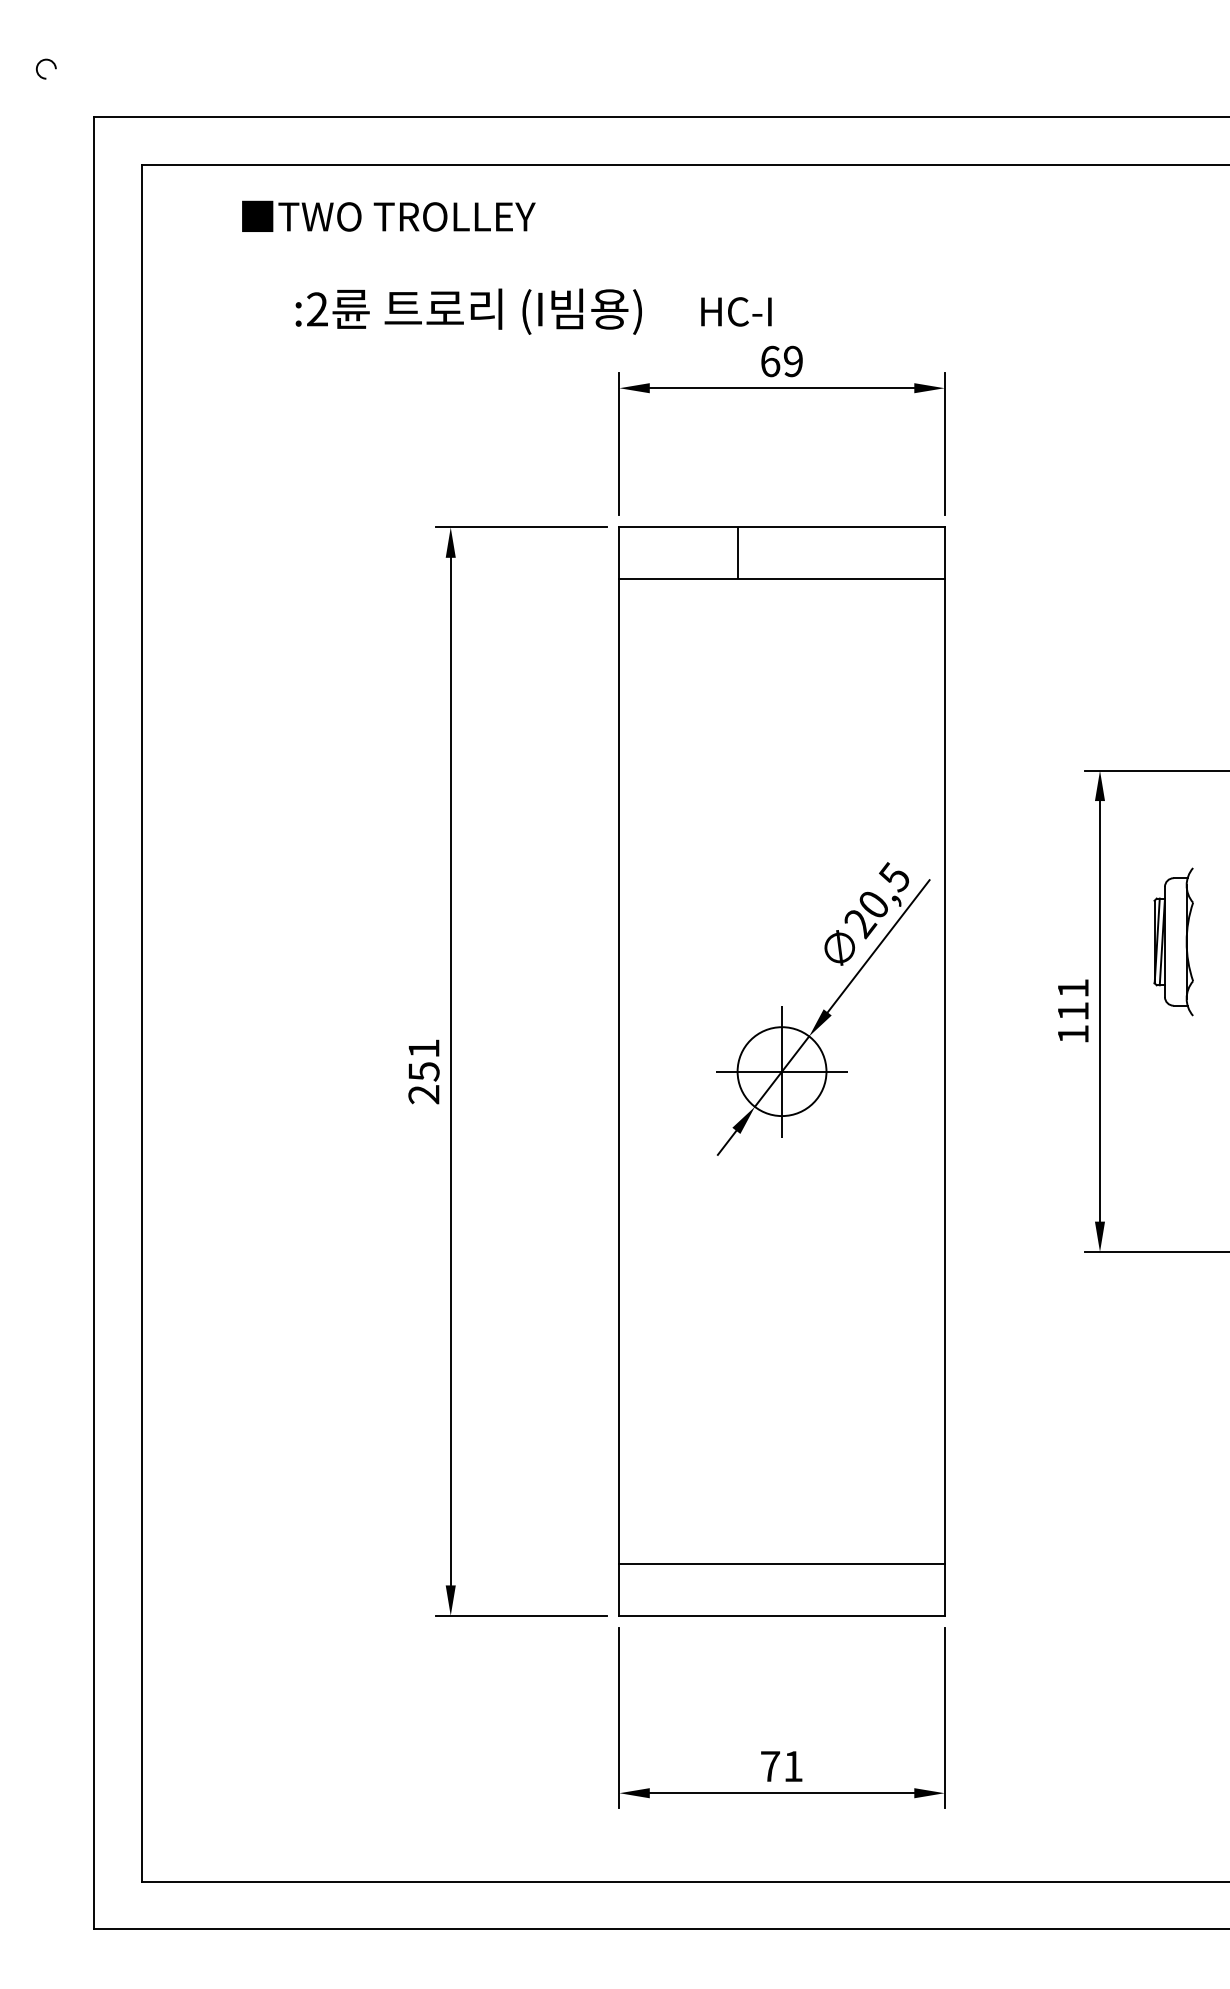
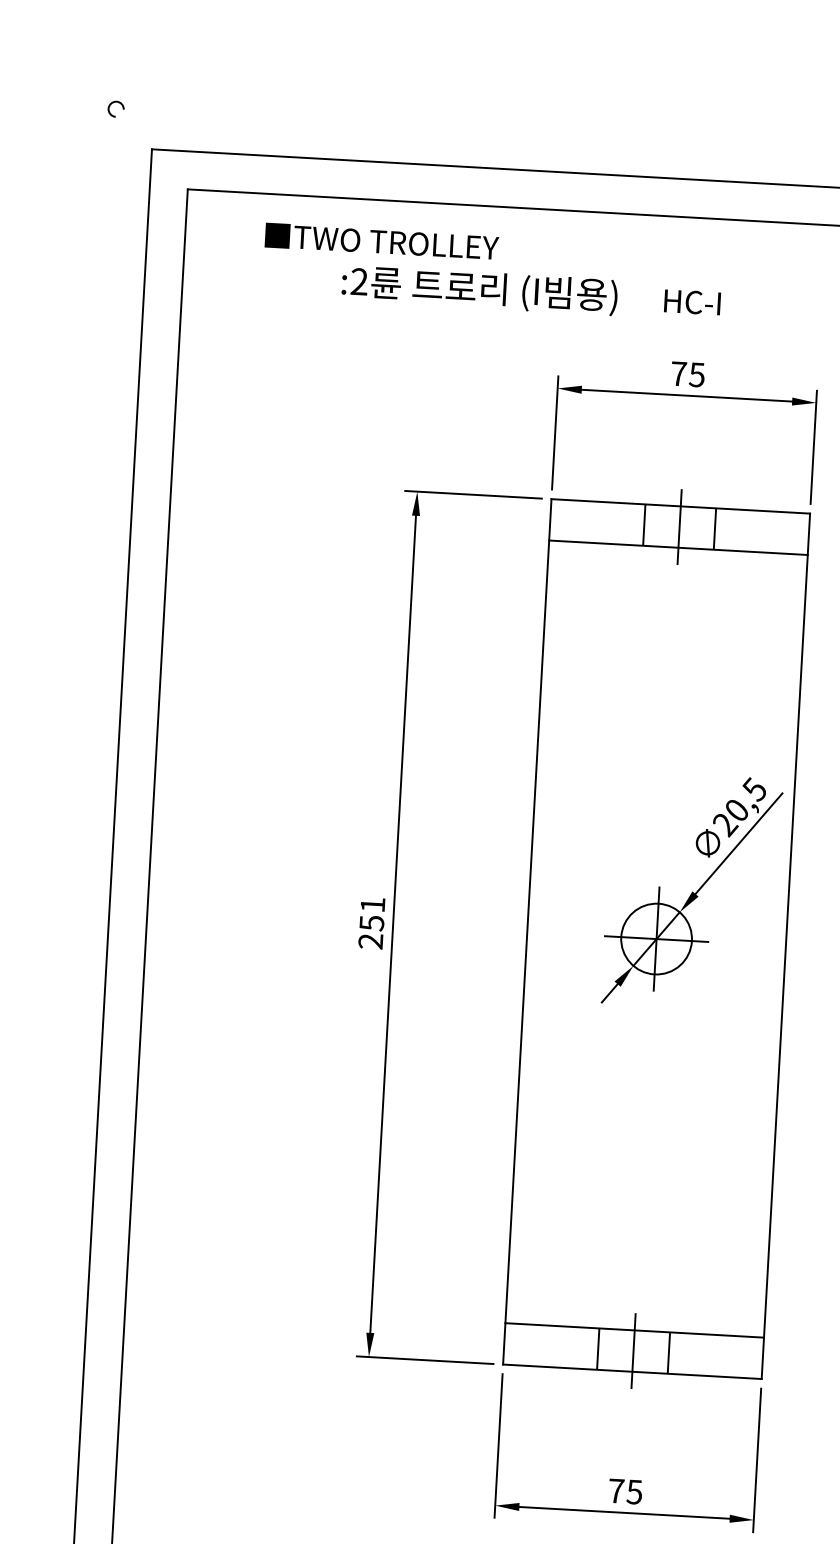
text: (533, 311) -> (531, 293), moved
text: (781, 361) -> (687, 374), 69 -> 75
line: (782, 553) -> (679, 527), added
line: (826, 553) -> (714, 529), added
line: (737, 1589) -> (598, 1348), added
line: (782, 1589) -> (633, 1350), added
line: (826, 1589) -> (668, 1352), added
text: (792, 1766) -> (634, 1492), 71 -> 75

